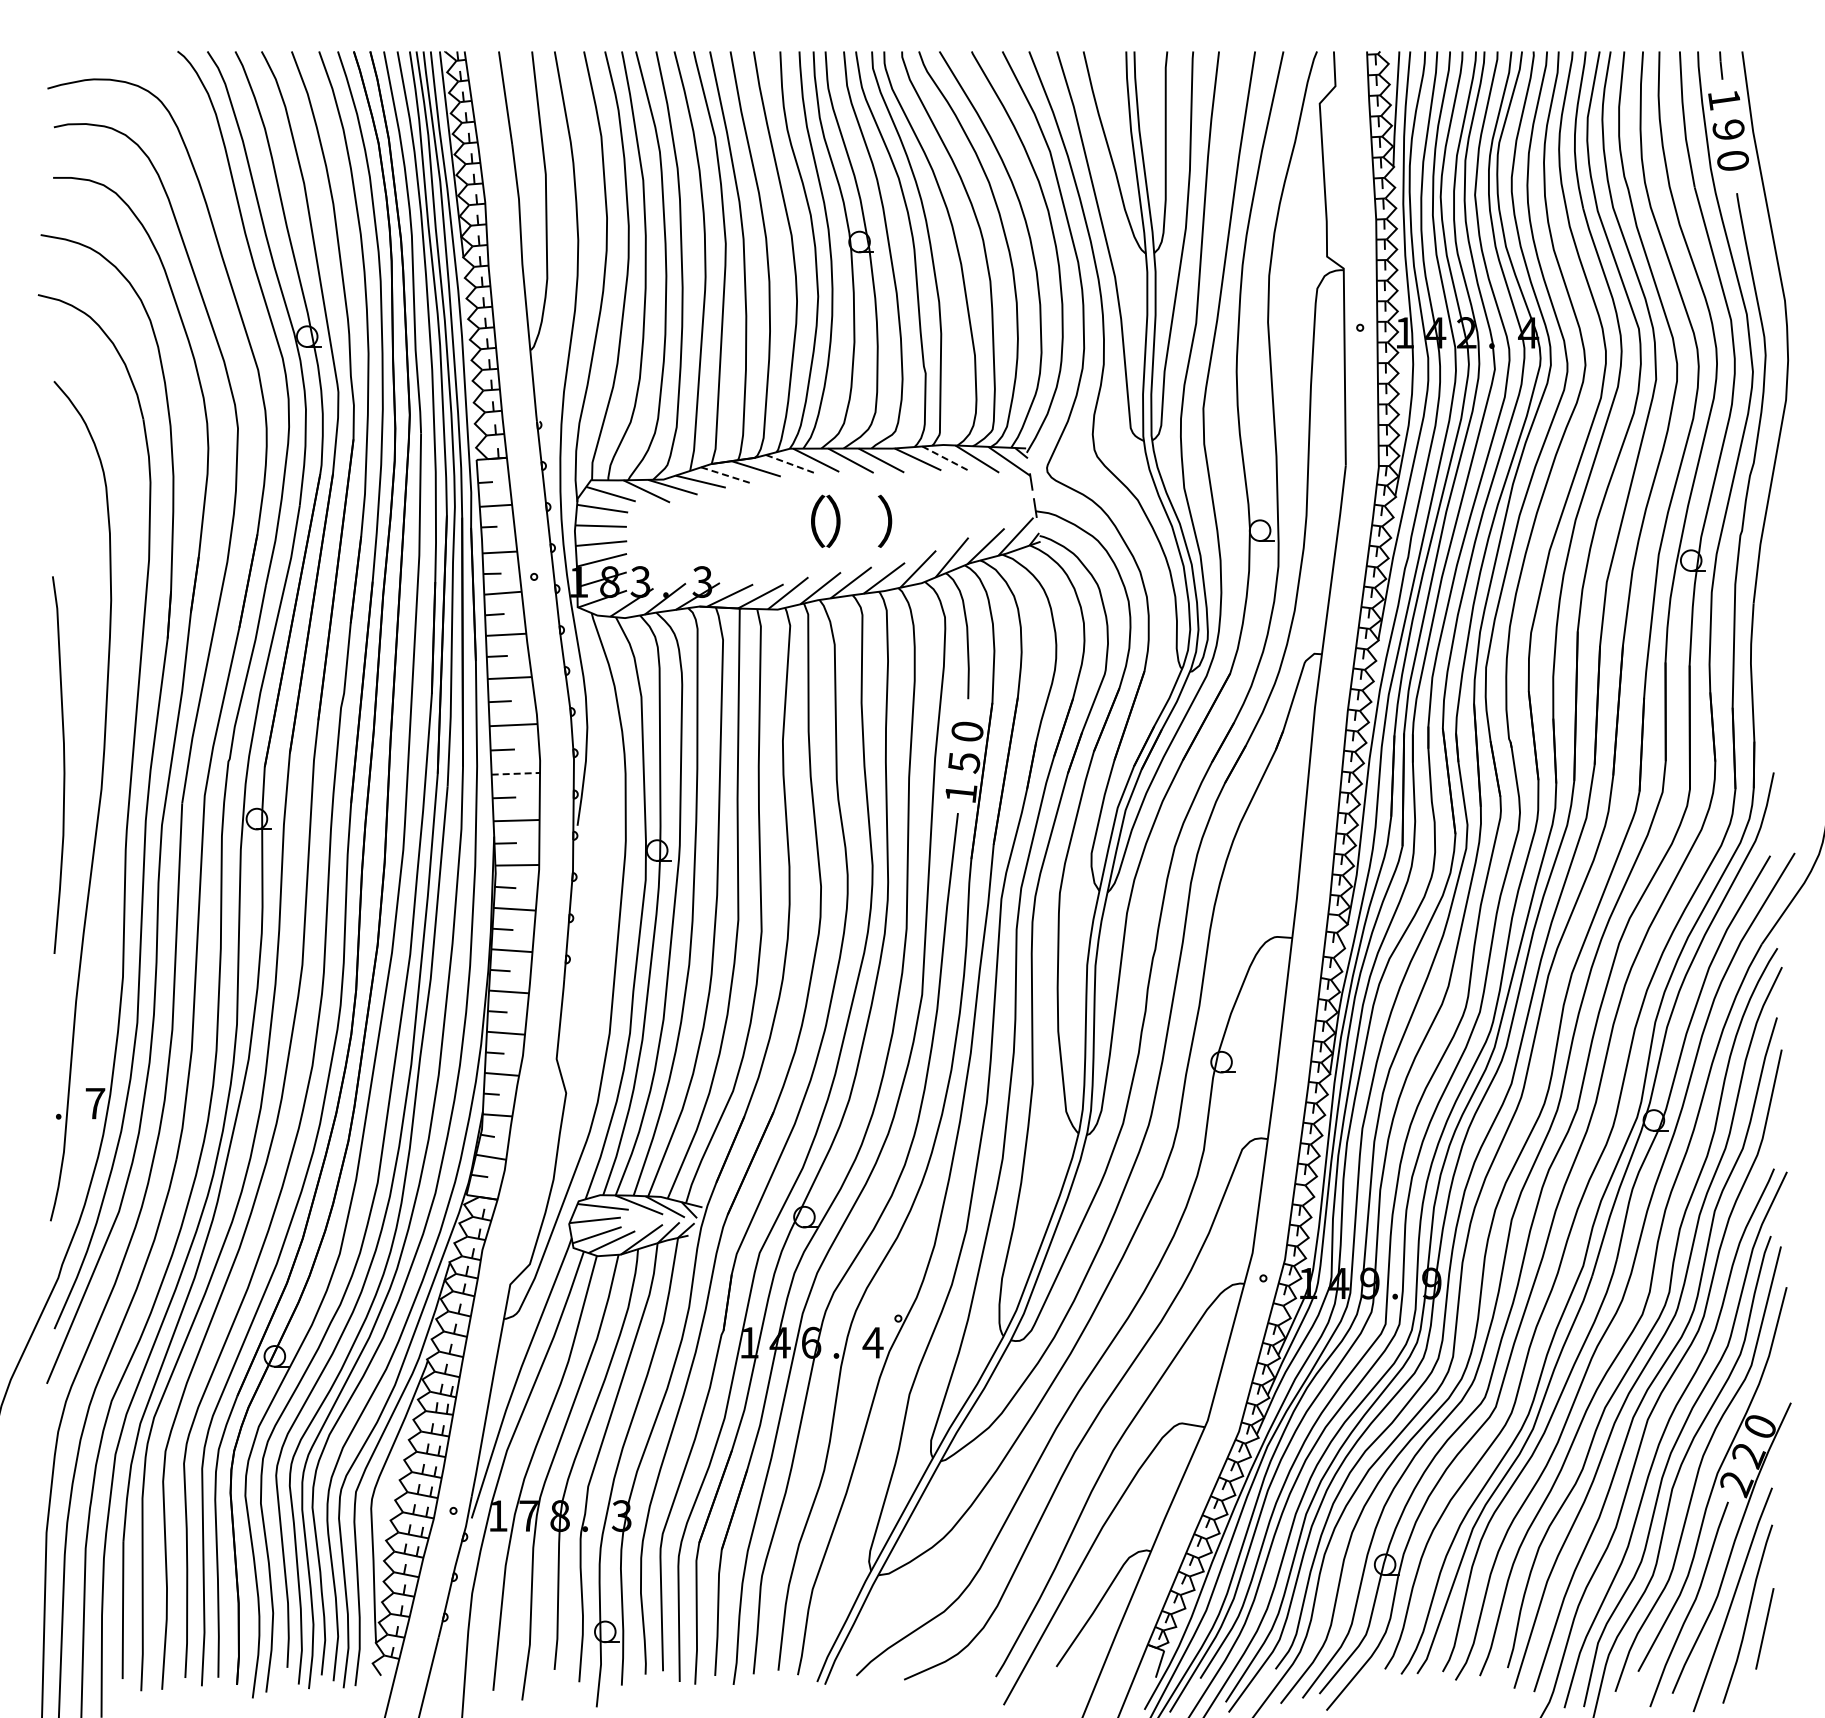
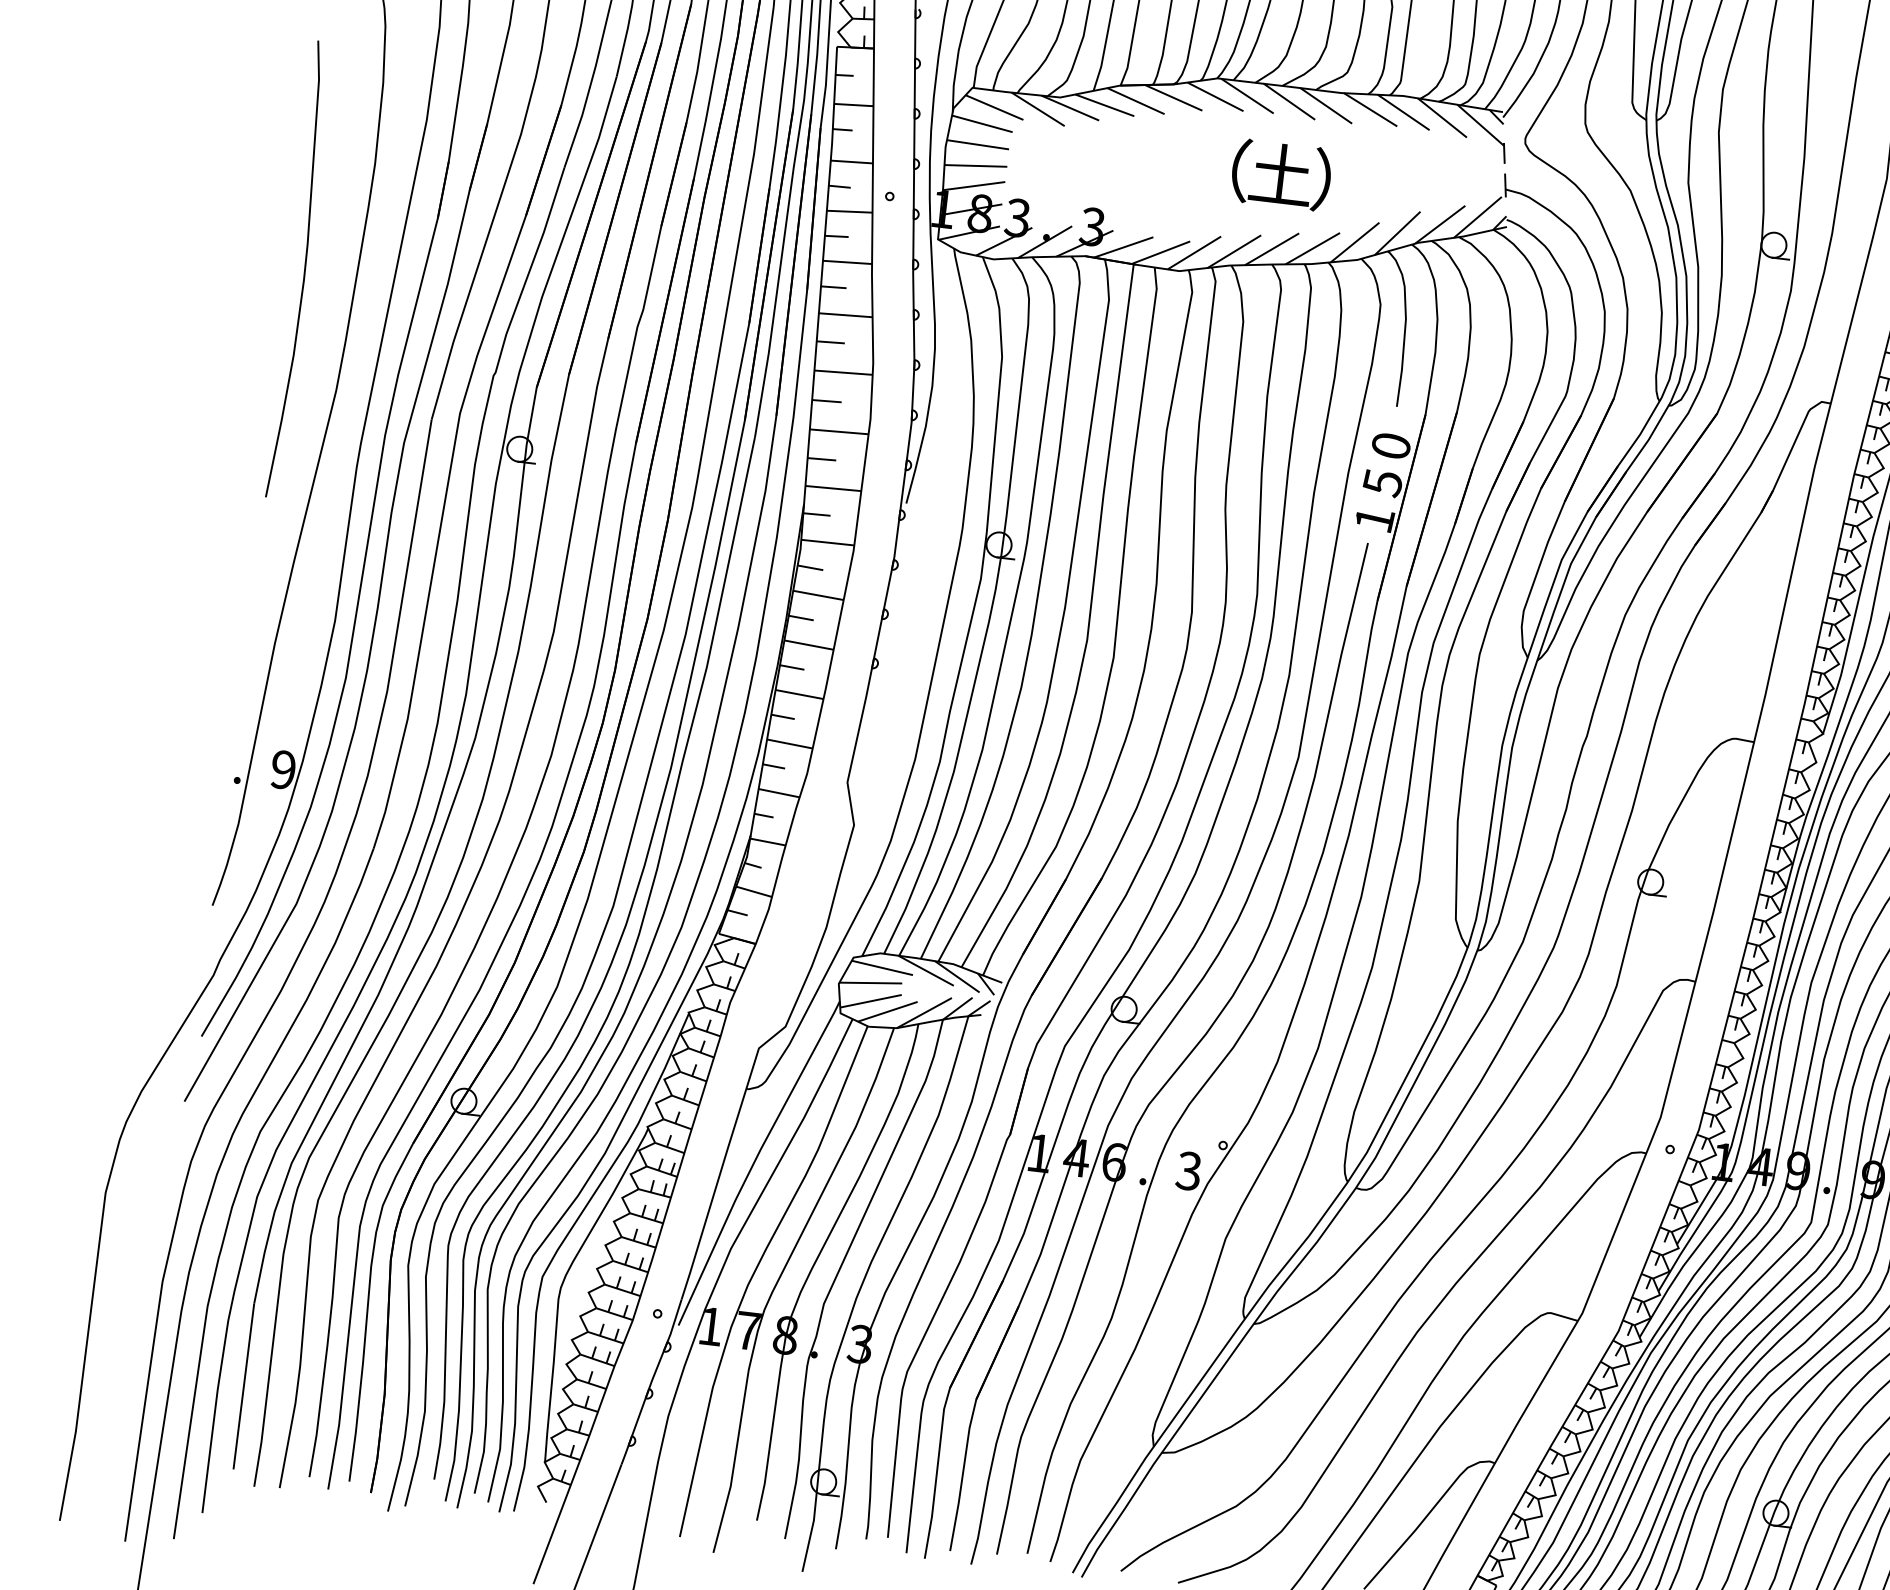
line: (945, 458) -> (1404, 112), dashed -> solid
line: (790, 464) -> (1215, 97), dashed -> solid
line: (725, 475) -> (1135, 101), dashed -> solid
text: (851, 520) -> (1281, 174), ） -> 土
curve: (63, 764) -> (304, 269), moved
line: (516, 773) -> (840, 431), dashed -> solid
text: (95, 1103) -> (283, 769), 7 -> 9
text: (872, 1342) -> (1188, 1170), 4 -> 3

